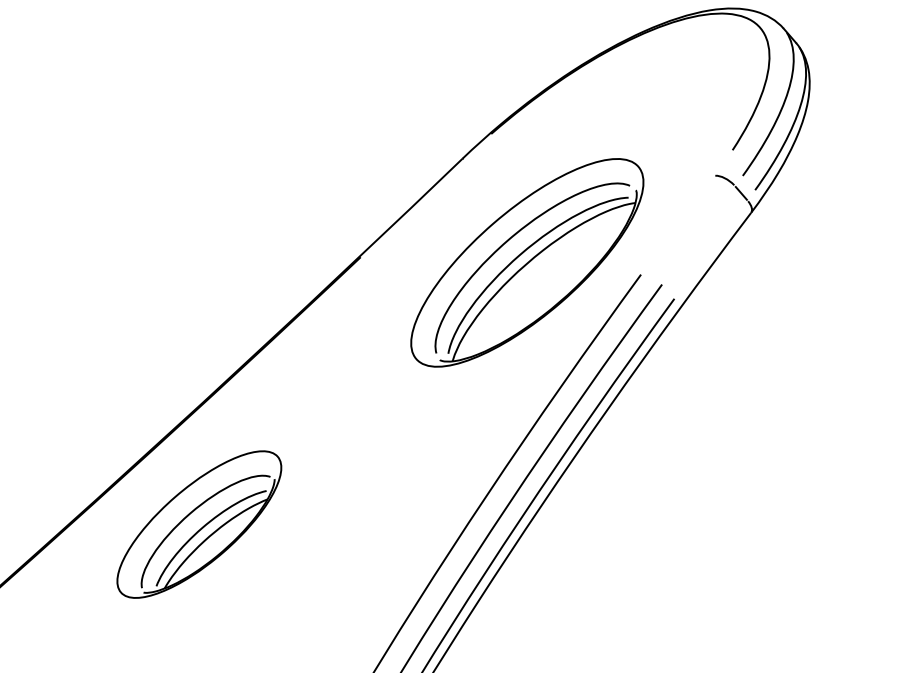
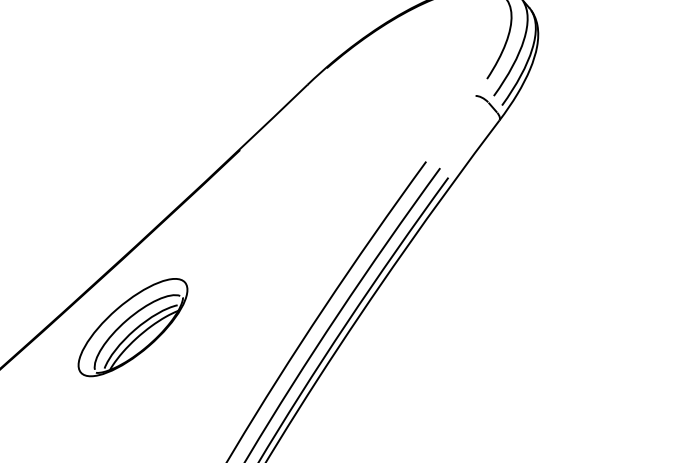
part: (526, 262) -> (350, 153), removed

